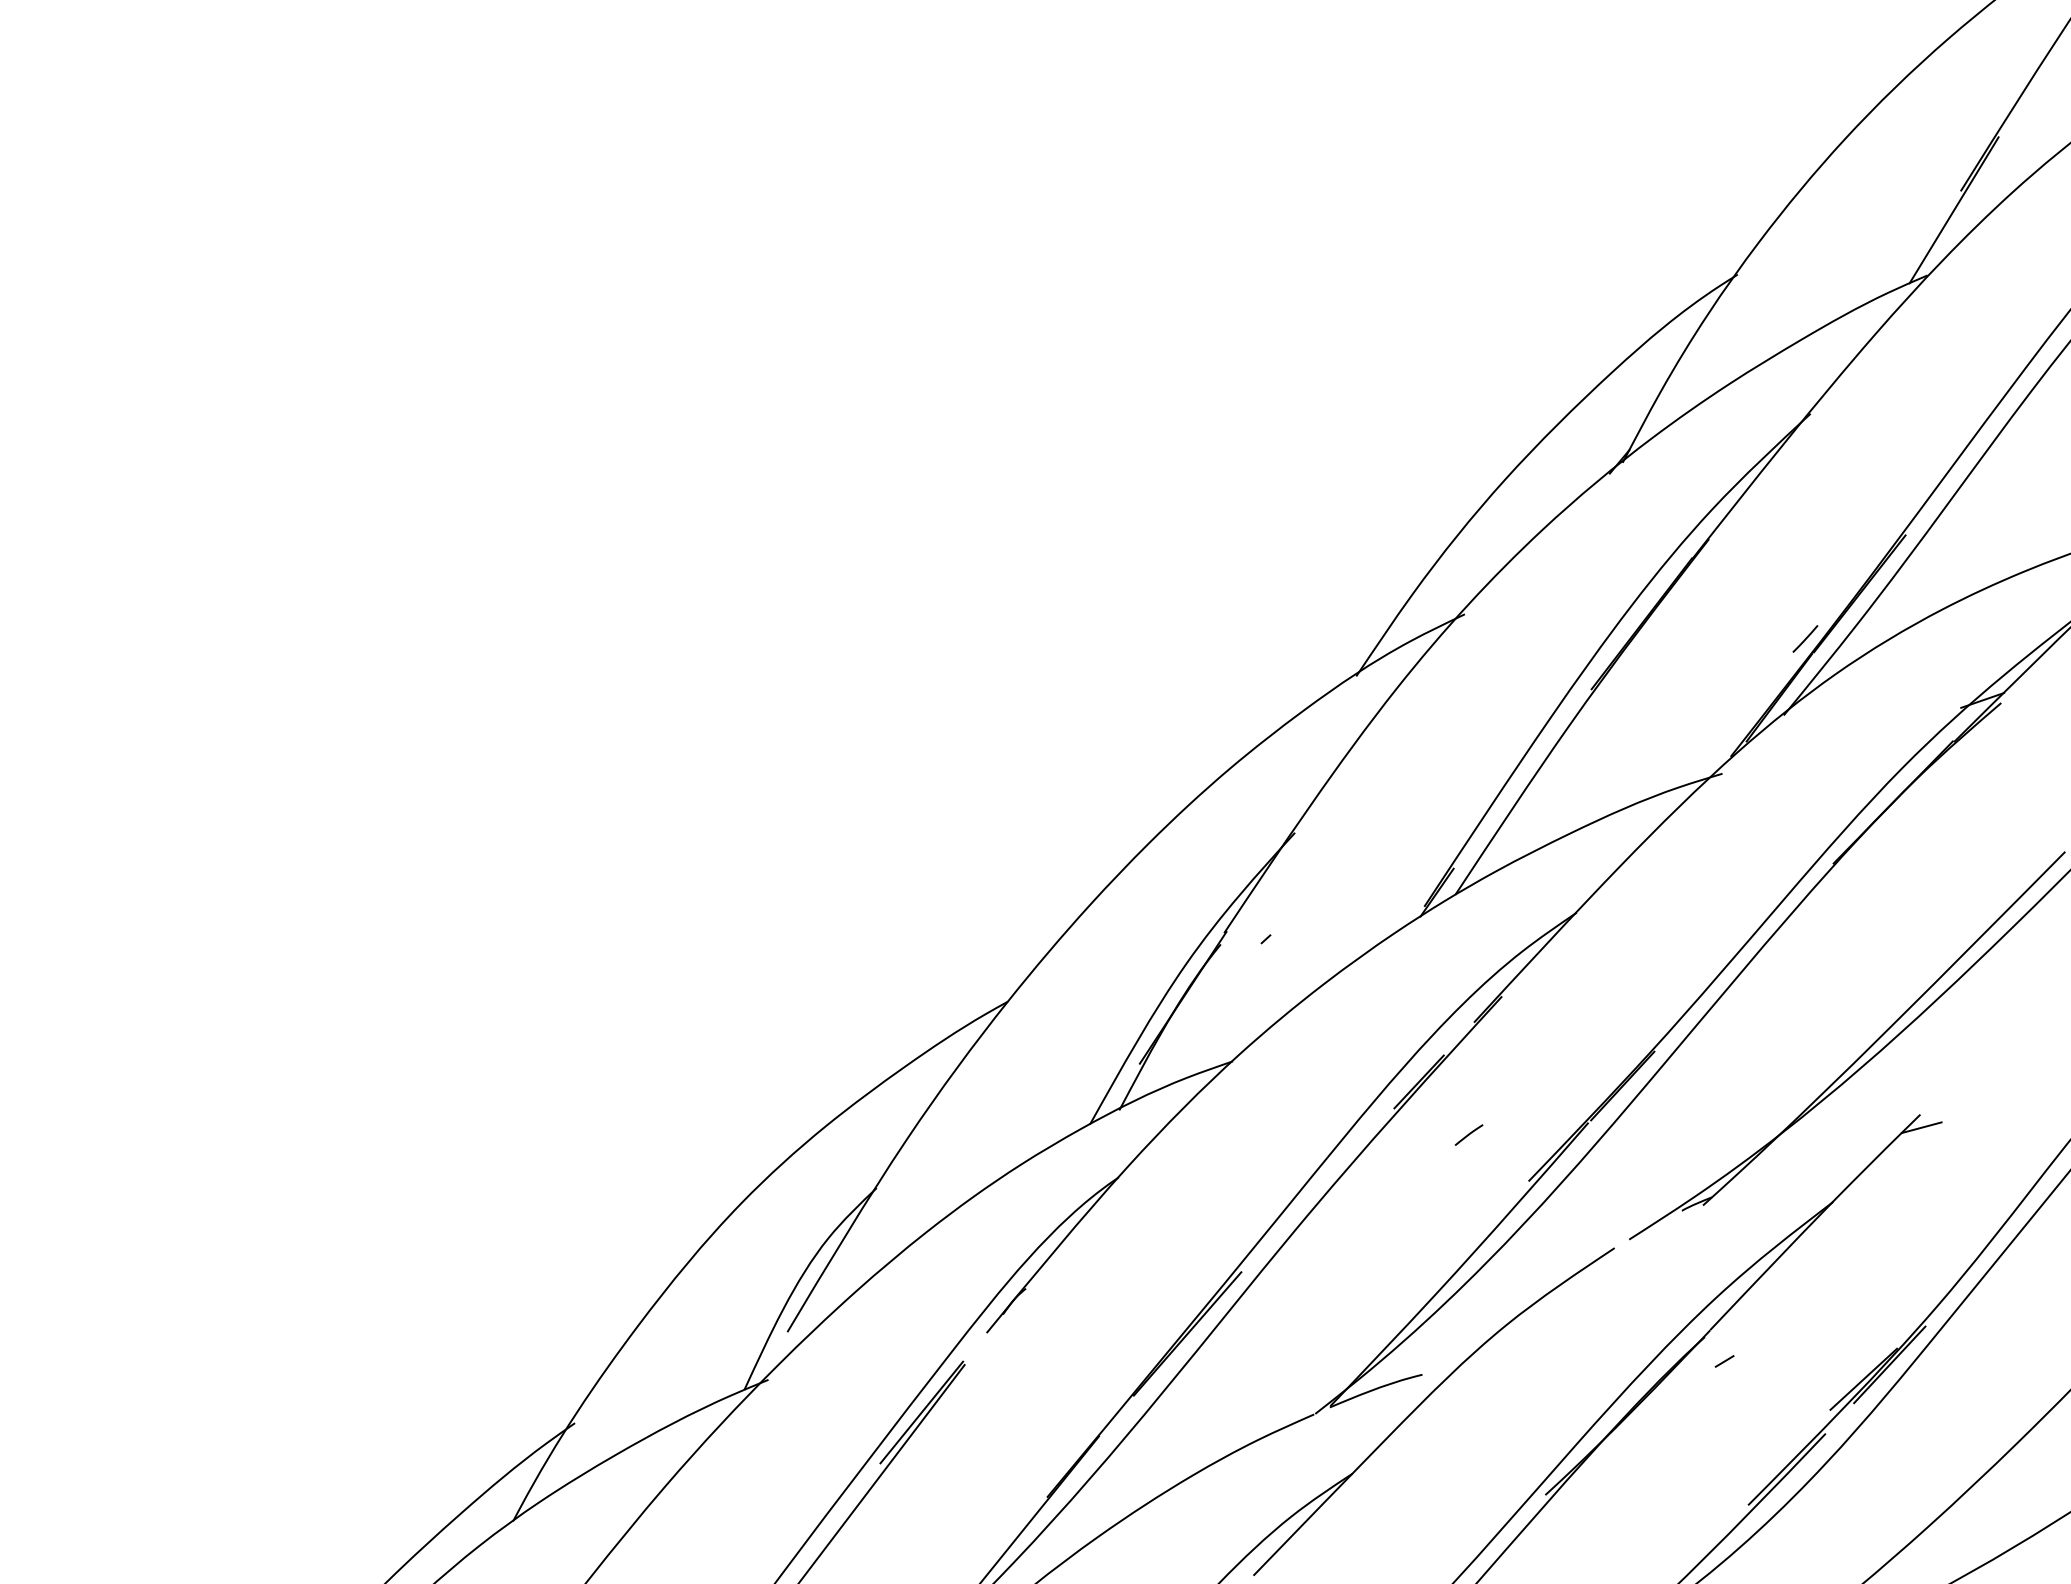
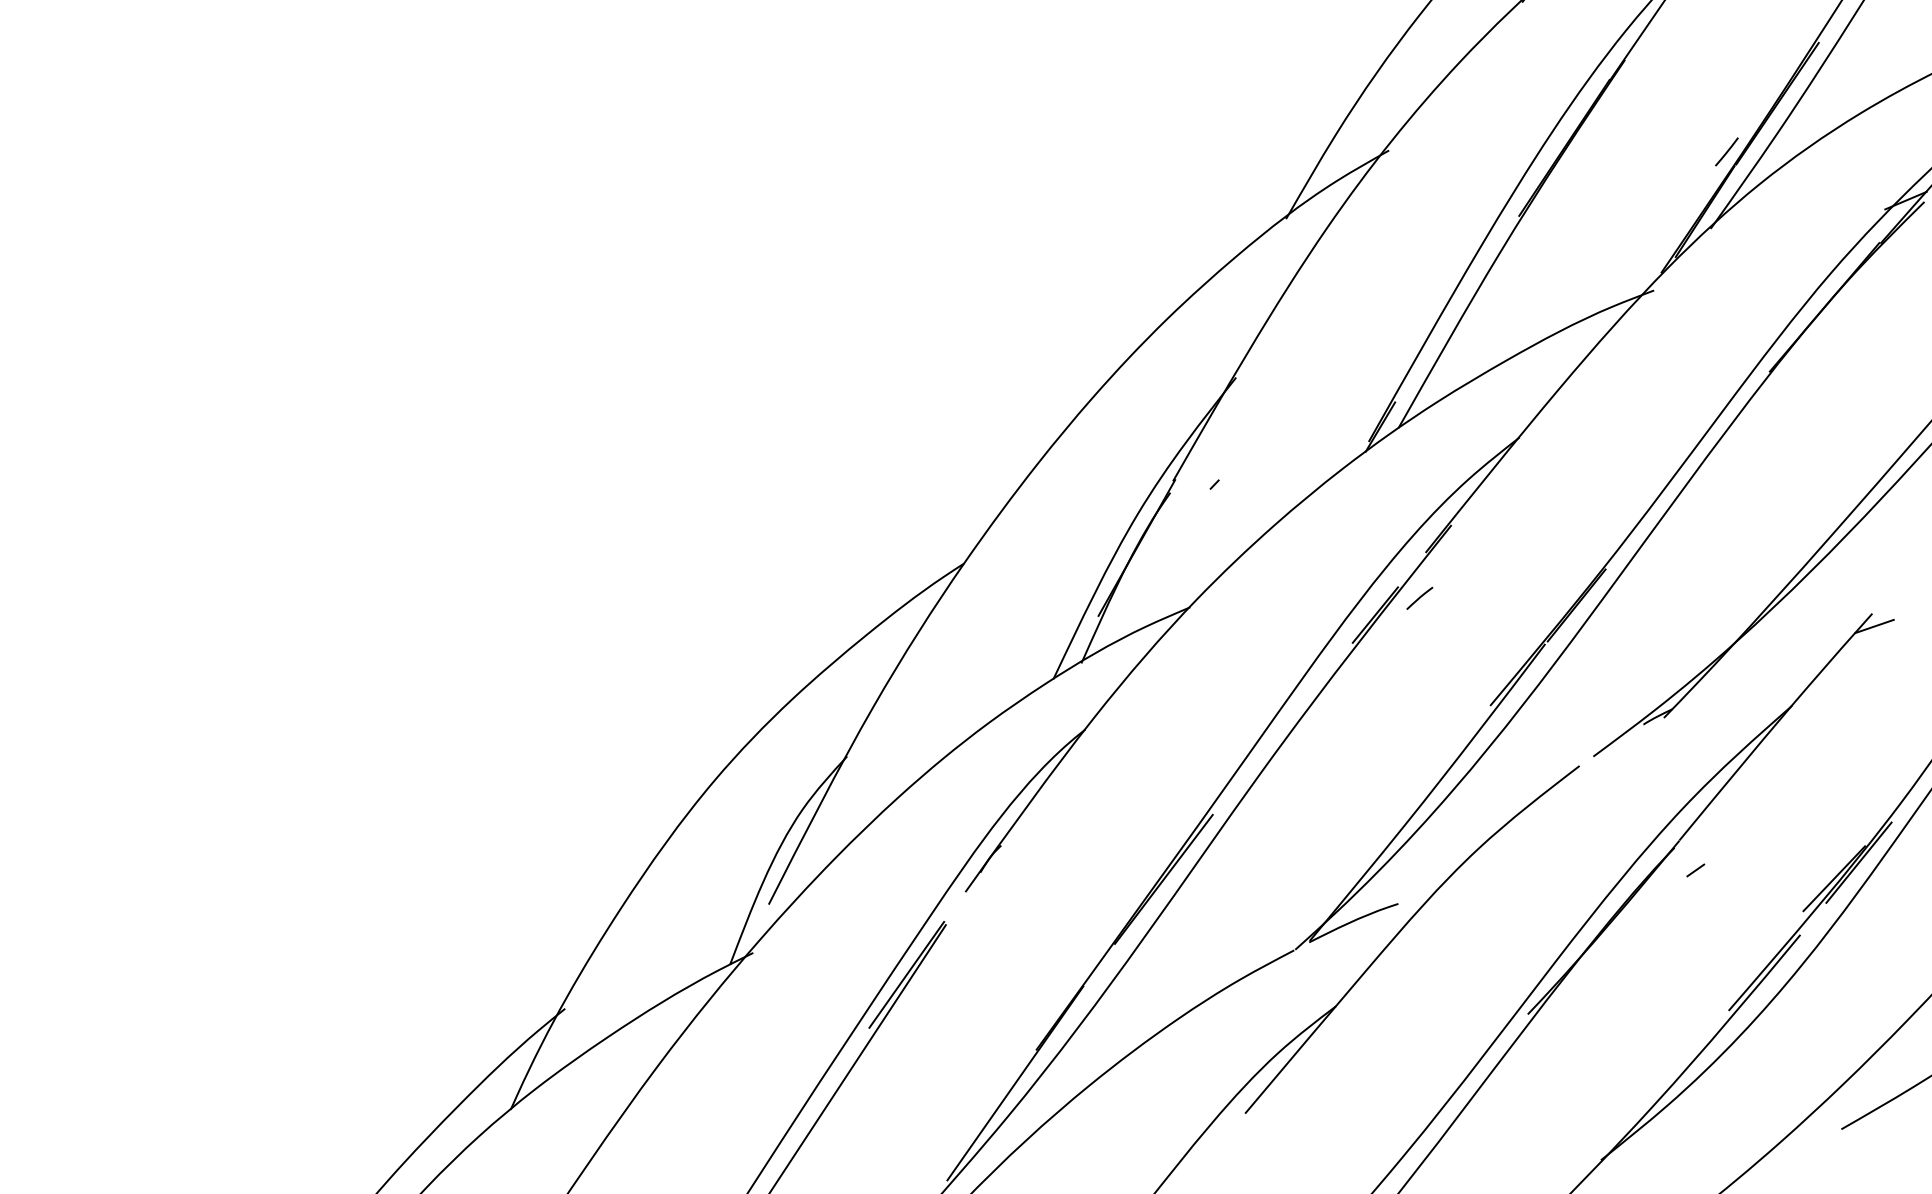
line: (1468, 1134) -> (1419, 597), moved

